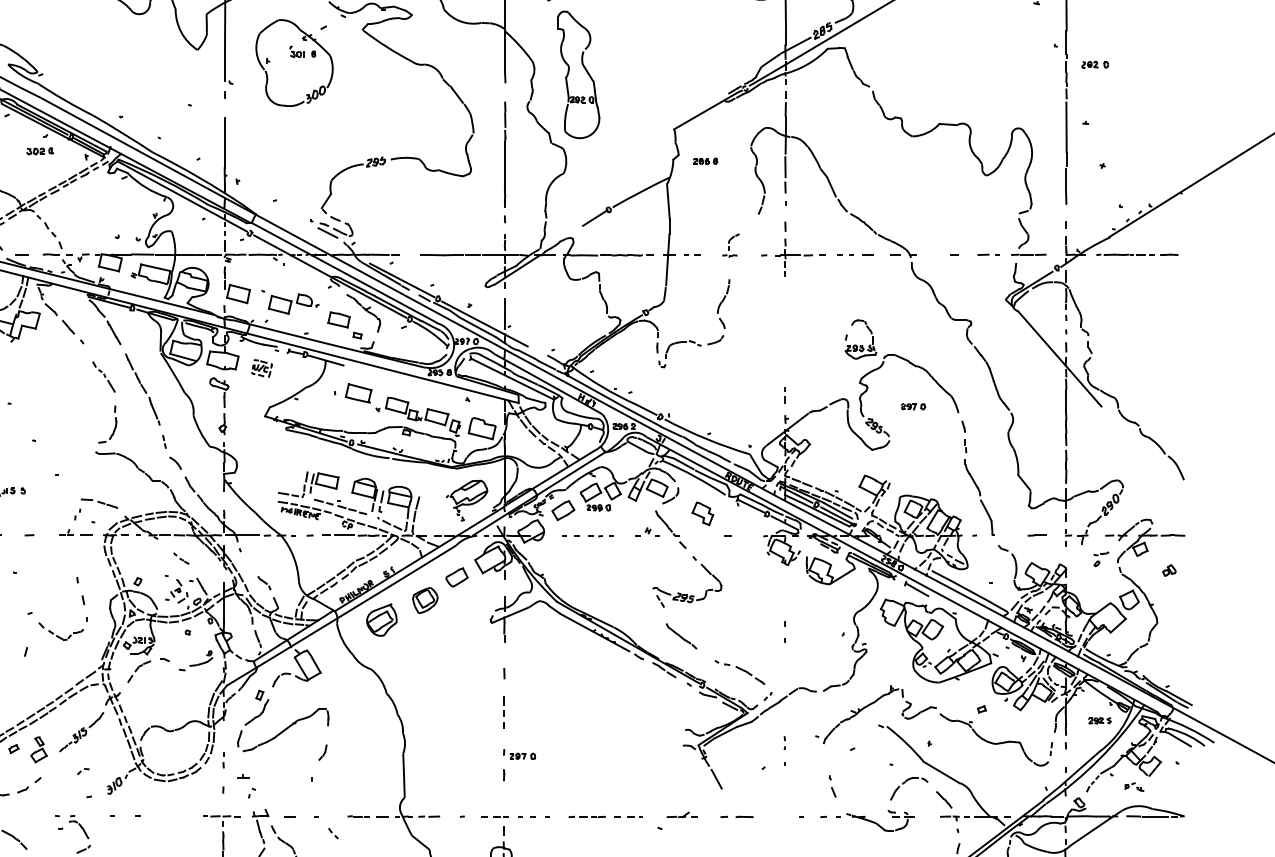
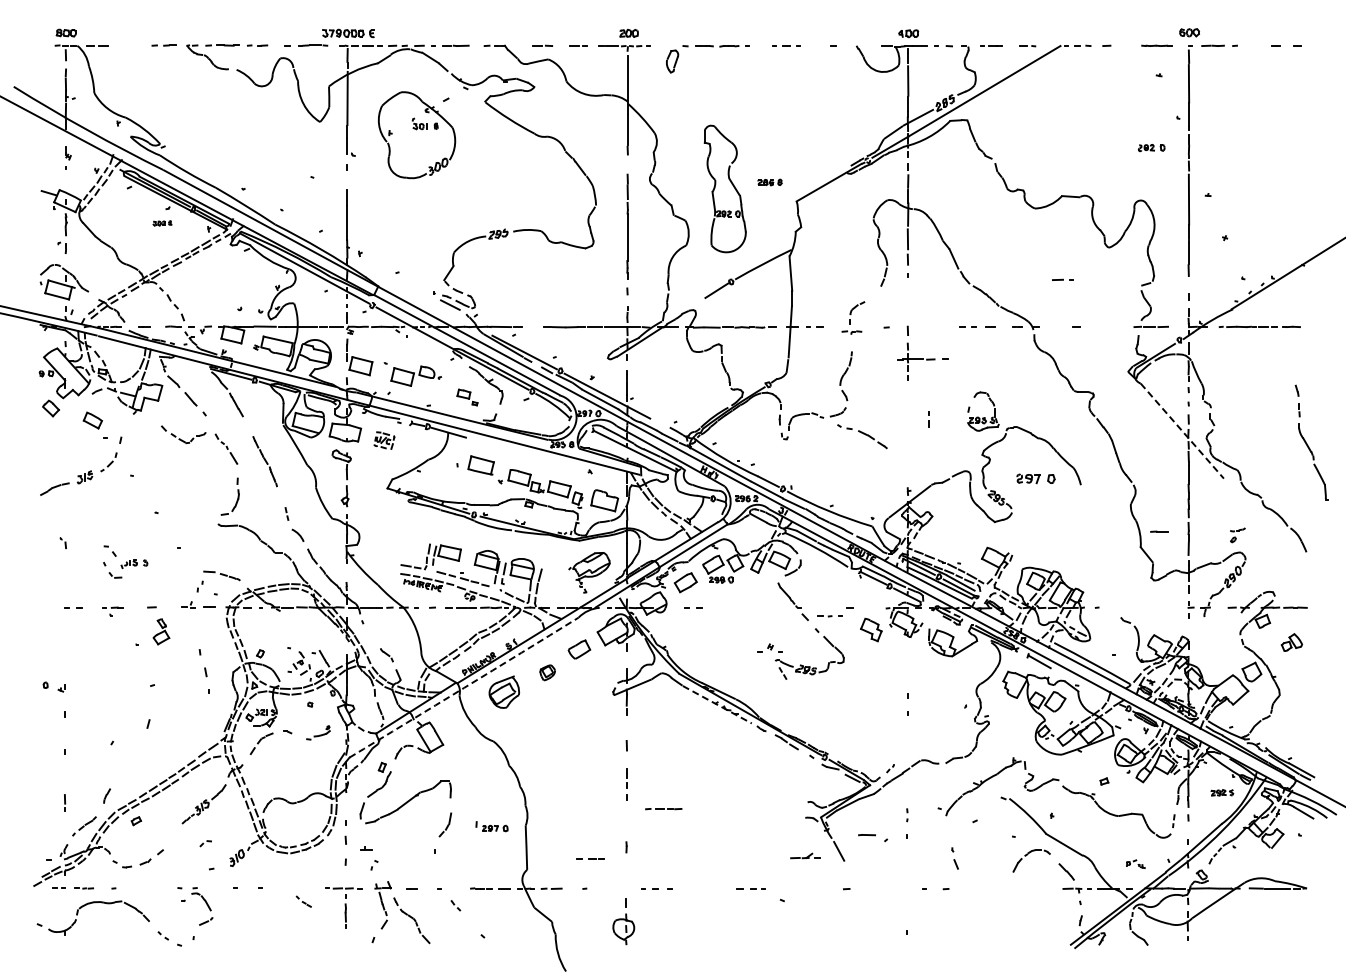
part: (1095, 65) -> (1151, 148), moved
part: (585, 70) -> (731, 184), moved
part: (40, 151) -> (162, 223), size x0.7
part: (705, 161) -> (769, 182), moved
part: (731, 245) -> (853, 317), size x1.4
part: (800, 248) -> (922, 352), moved
part: (988, 254) -> (1062, 279), moved
part: (345, 325) -> (467, 397), size x0.6
line: (1060, 359) -> (1182, 431), solid -> dashed
part: (142, 389) -> (264, 461), size x0.7
line: (785, 396) -> (928, 420), moved
part: (913, 406) -> (1035, 478), size x1.6
part: (978, 478) -> (1311, 442), moved
part: (703, 513) -> (871, 629), moved
part: (647, 531) -> (769, 647), moved
line: (1037, 535) -> (1159, 531), moved
part: (600, 536) -> (829, 616), moved
part: (181, 558) -> (303, 901), moved
part: (1101, 559) -> (1237, 535), moved
part: (1169, 570) -> (1291, 642), size x1.6
part: (425, 600) -> (547, 672), size x0.6
arc: (342, 615) -> (464, 687), solid -> dashed
part: (61, 631) -> (183, 434), moved
line: (595, 632) -> (717, 704), solid -> dashed
part: (681, 636) -> (803, 708), removed
part: (196, 660) -> (318, 732), size x0.7
part: (740, 672) -> (862, 436), moved
part: (39, 749) -> (161, 631), moved
part: (323, 752) -> (445, 824), size x1.6
part: (519, 754) -> (491, 826), moved
part: (224, 760) -> (346, 832), size x1.6
part: (1134, 786) -> (1135, 863), moved
part: (682, 814) -> (805, 855), moved
line: (495, 816) -> (590, 858), moved
line: (587, 817) -> (663, 809), moved
line: (744, 817) -> (866, 835), moved
part: (875, 821) -> (997, 893), removed

